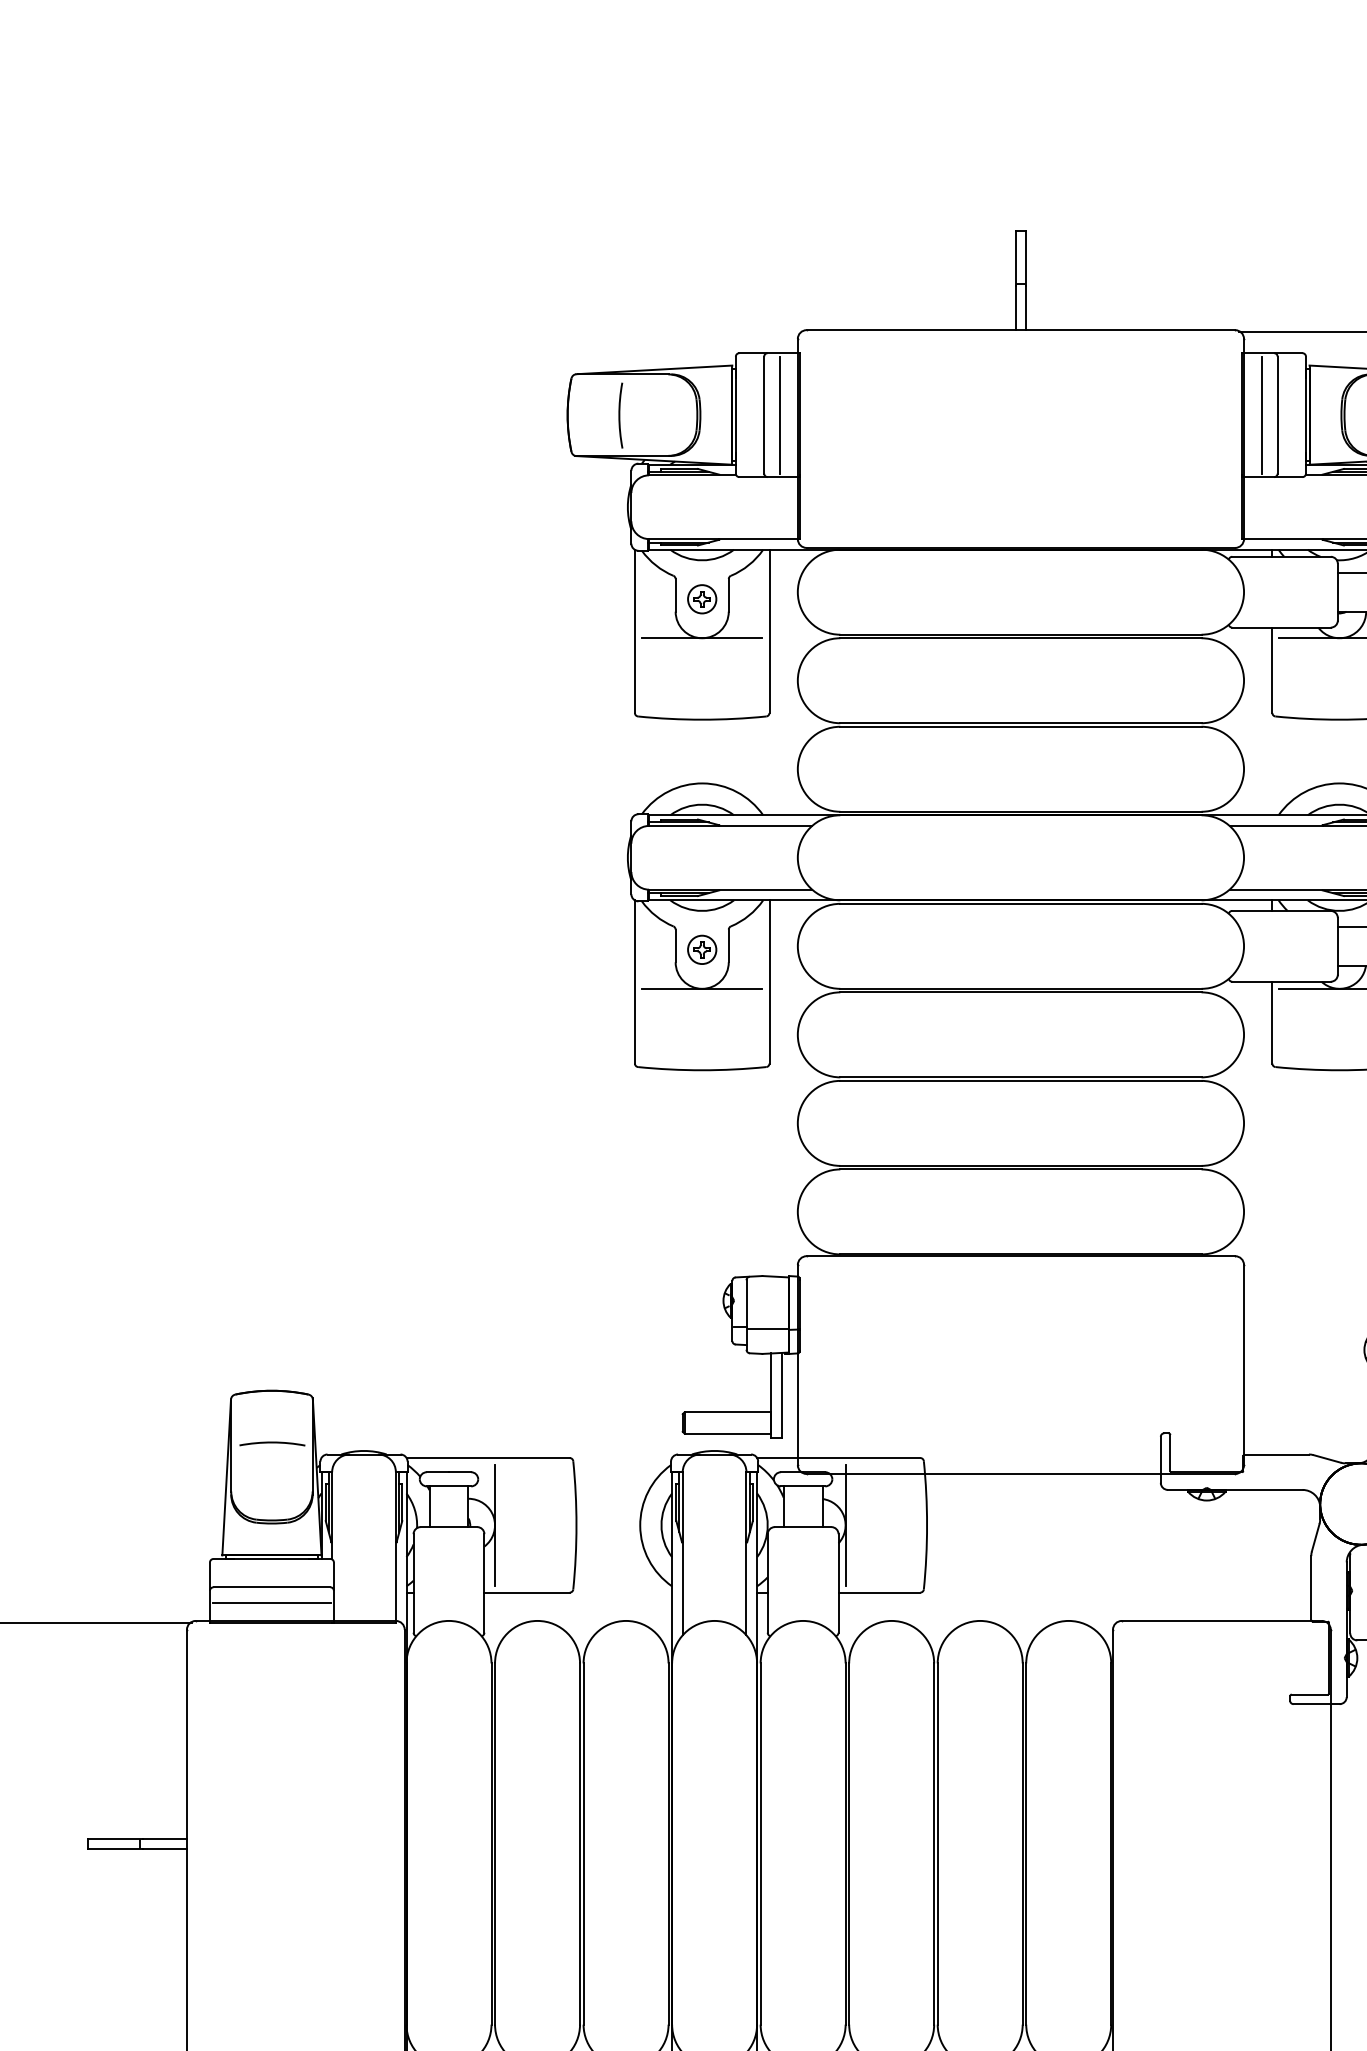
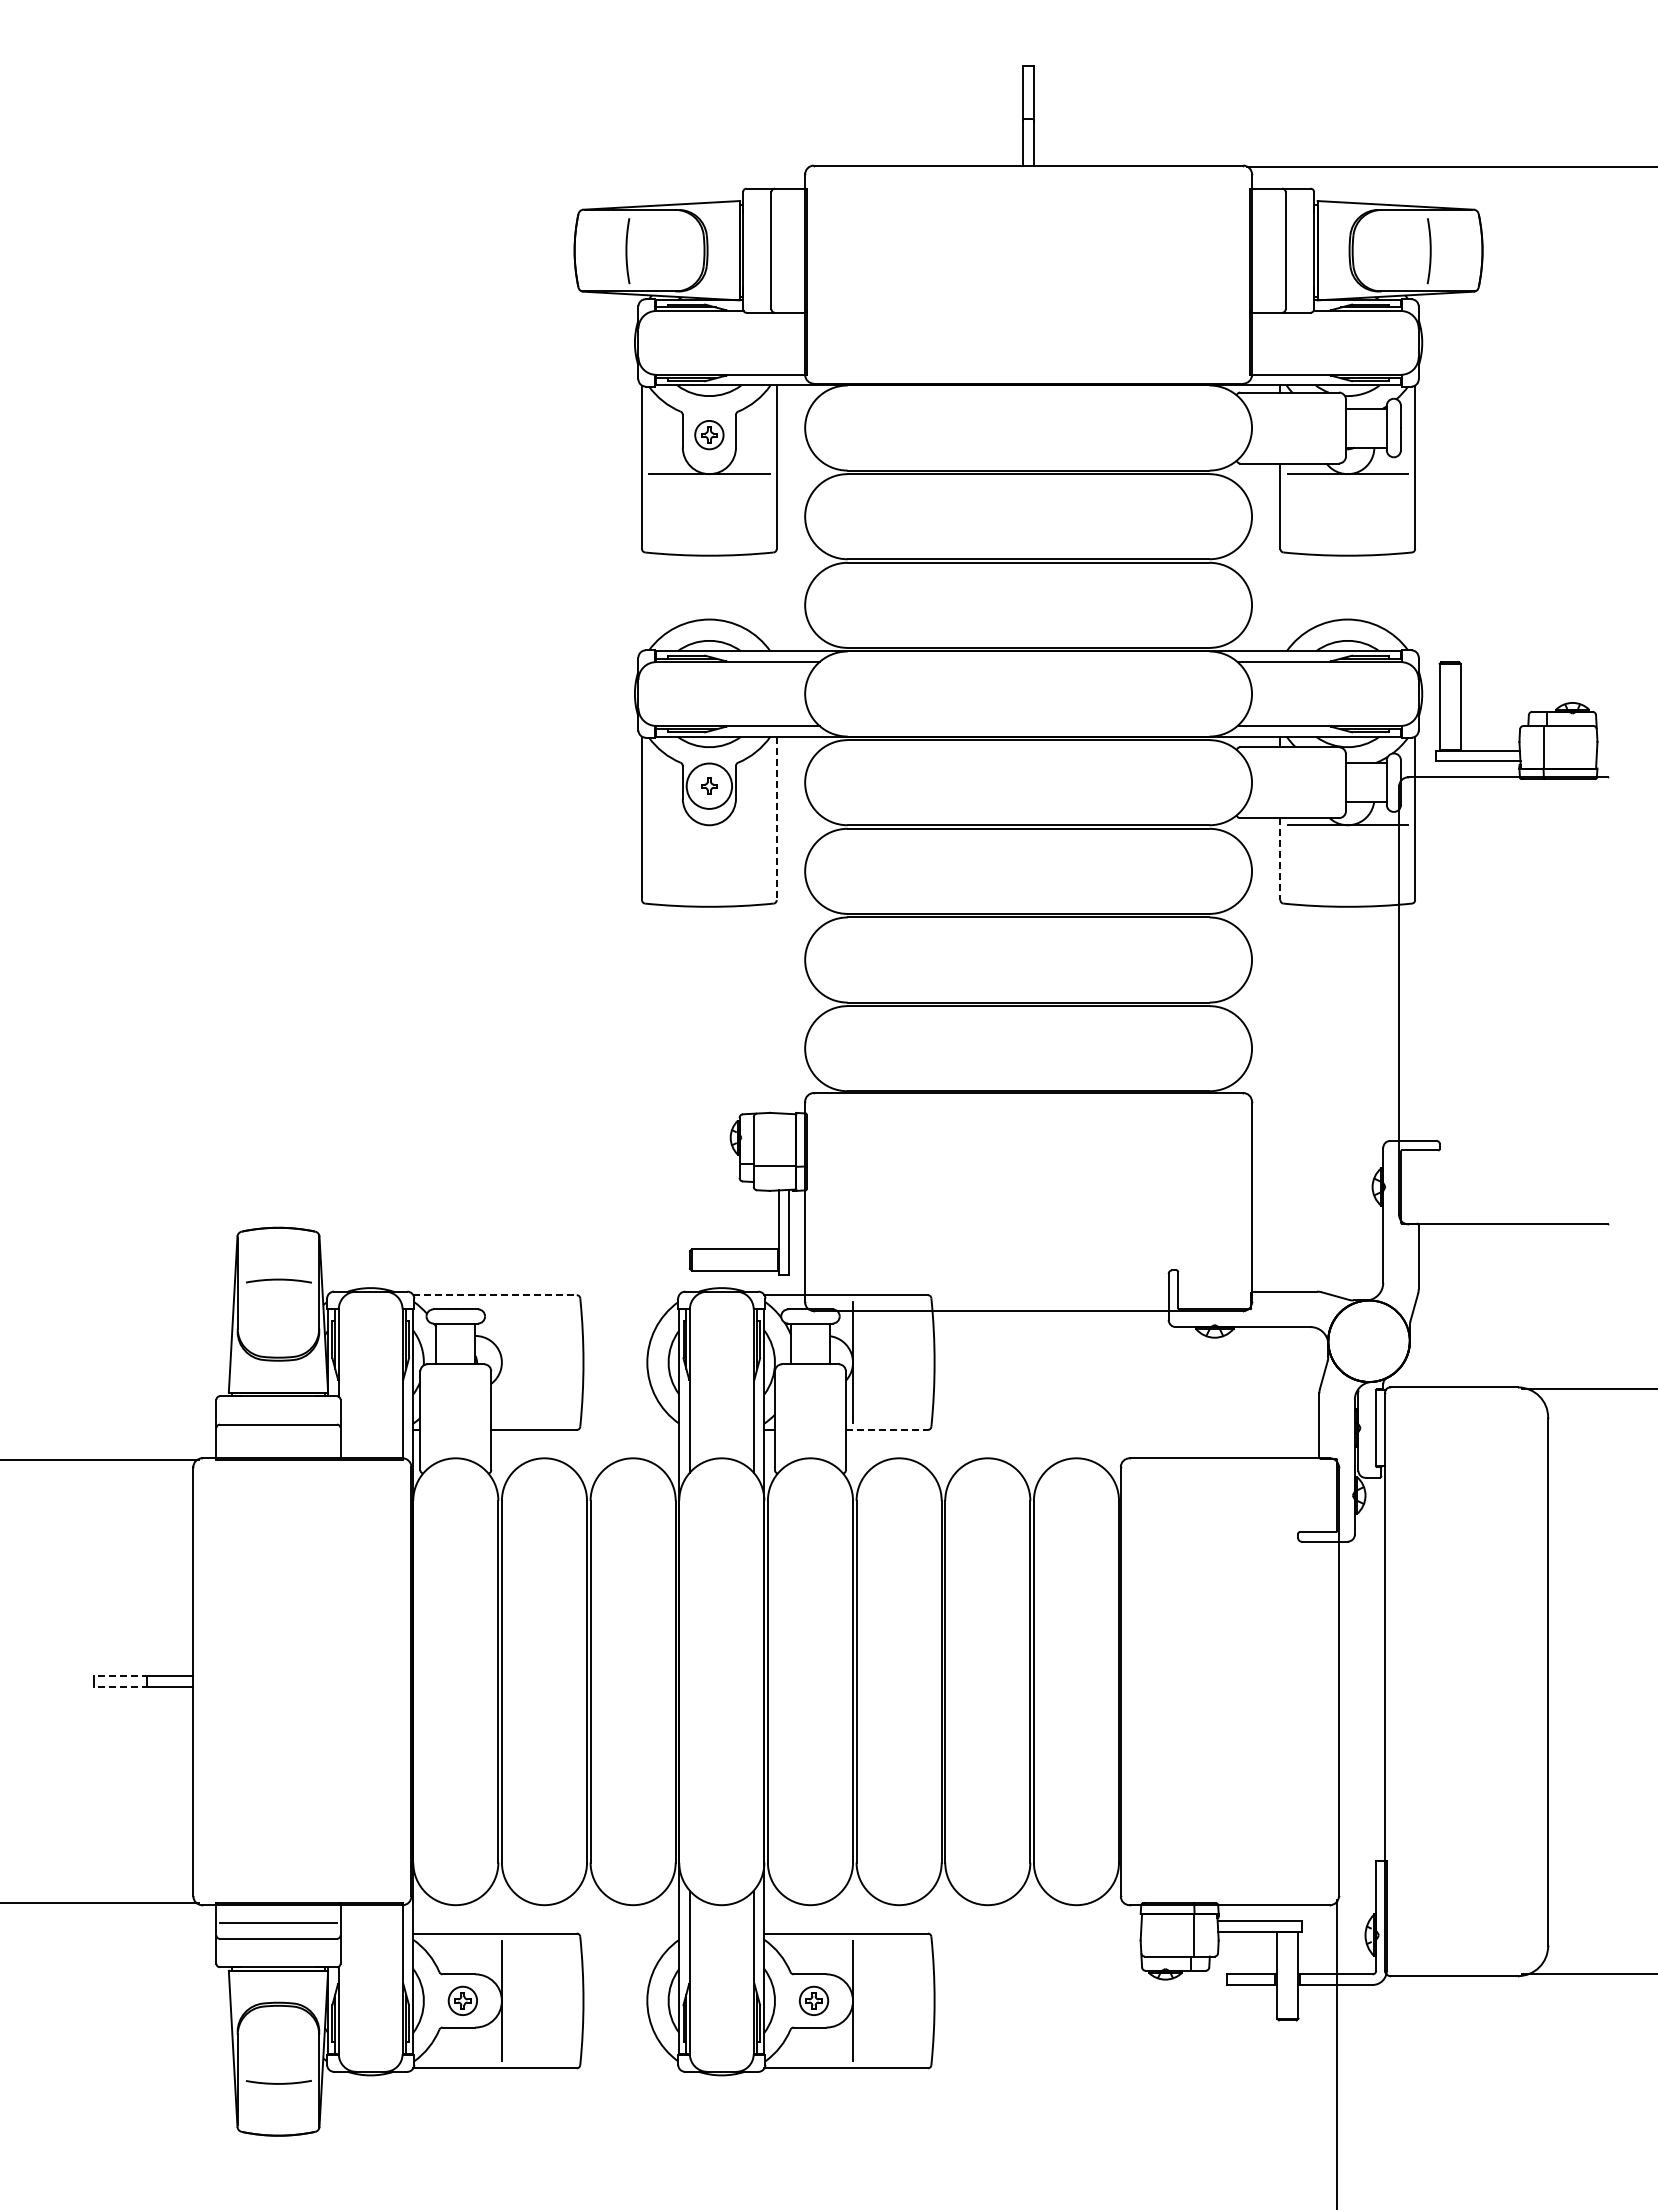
line: (780, 414) -> (787, 250), removed
line: (1261, 414) -> (1269, 250), removed
circle: (702, 950) -> (709, 786), size x1.6
line: (769, 982) -> (776, 818), solid -> dashed
line: (702, 989) -> (709, 825), removed
line: (1272, 1023) -> (1280, 859), solid -> dashed
line: (488, 1458) -> (495, 1295), solid -> dashed
line: (494, 1525) -> (501, 1362), removed
line: (879, 1592) -> (886, 1429), solid -> dashed
line: (271, 1603) -> (278, 1440), removed
line: (115, 1838) -> (121, 1676), solid -> dashed
line: (115, 1849) -> (121, 1687), solid -> dashed

